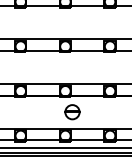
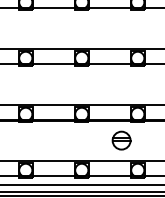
part: (72, 112) -> (121, 140), moved

